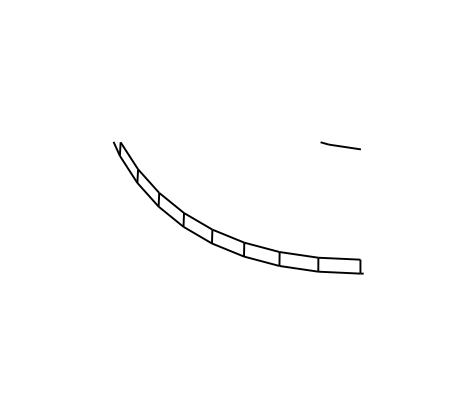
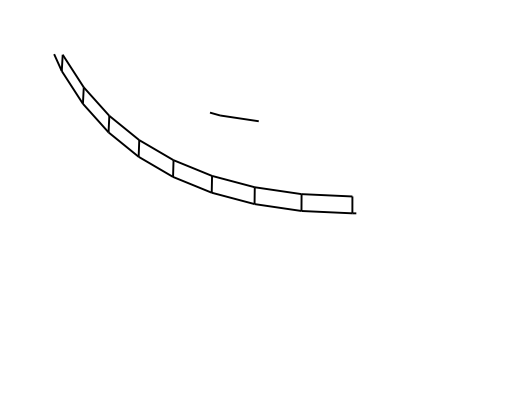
line: (340, 145) -> (234, 116), moved

